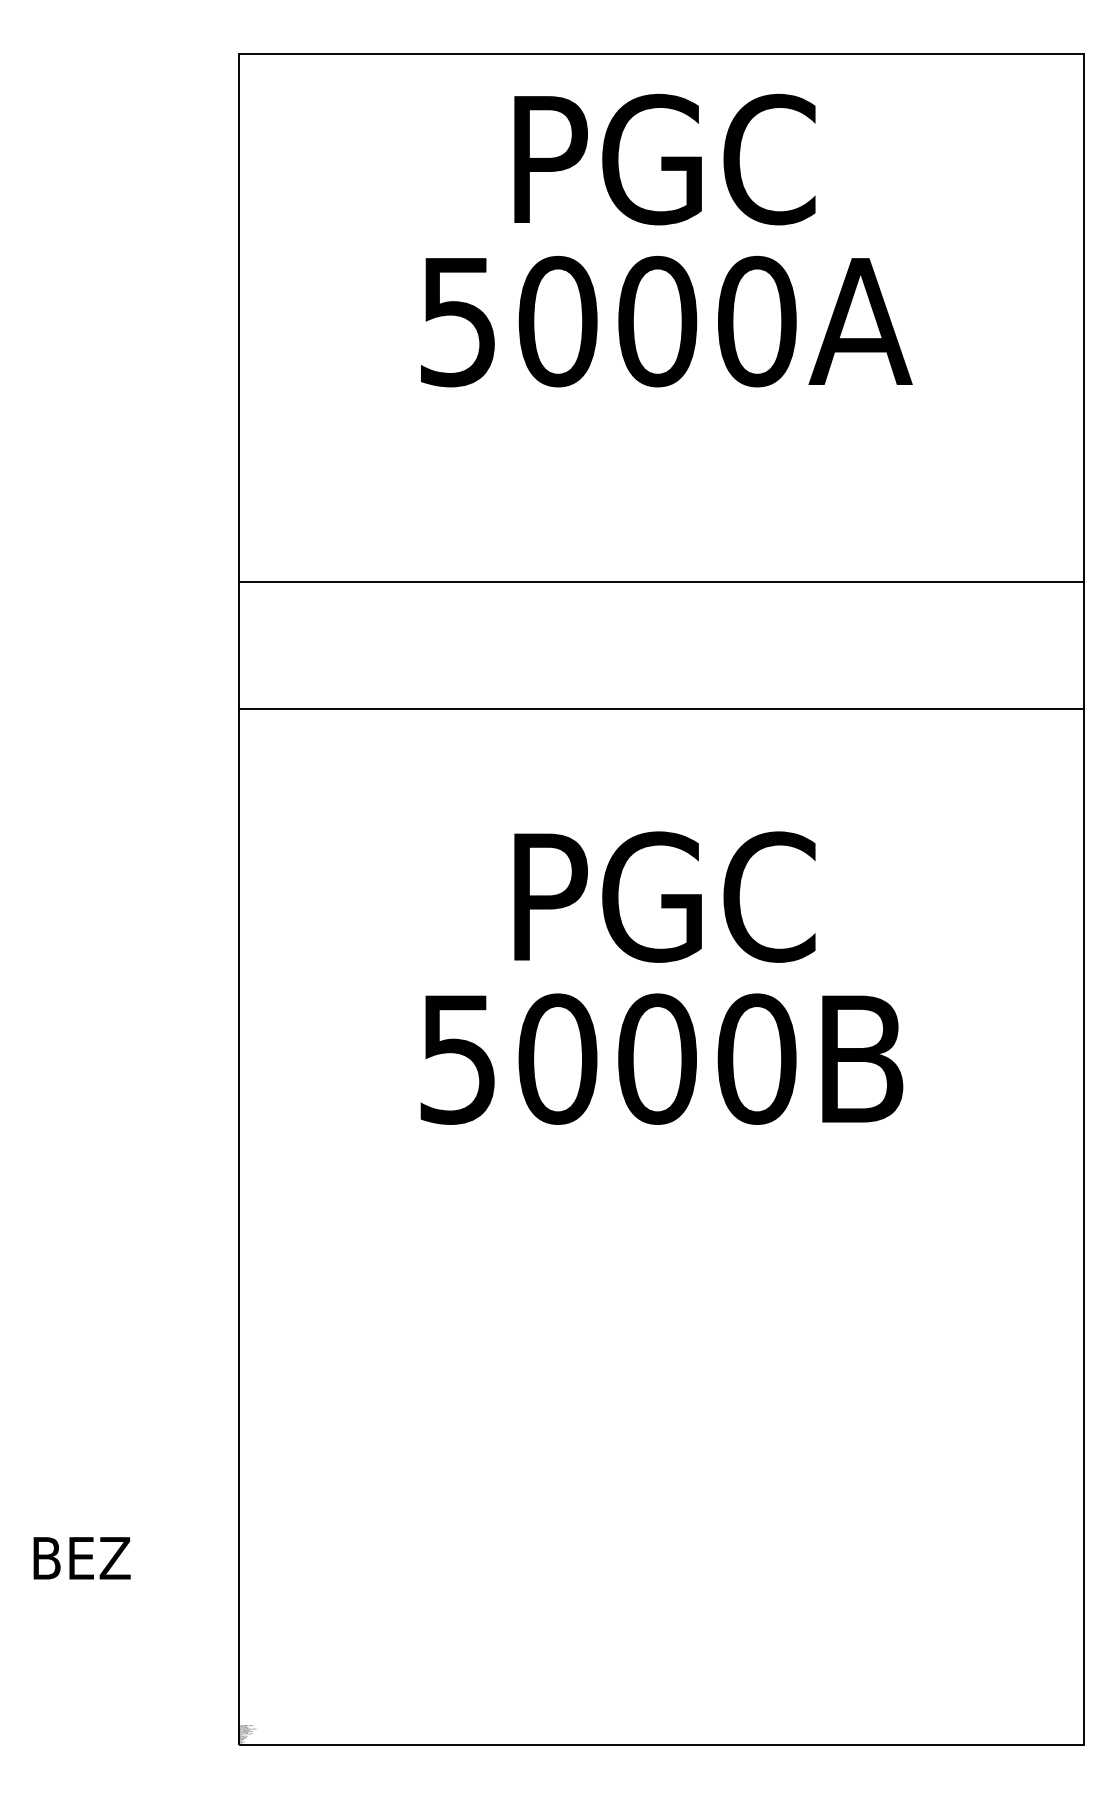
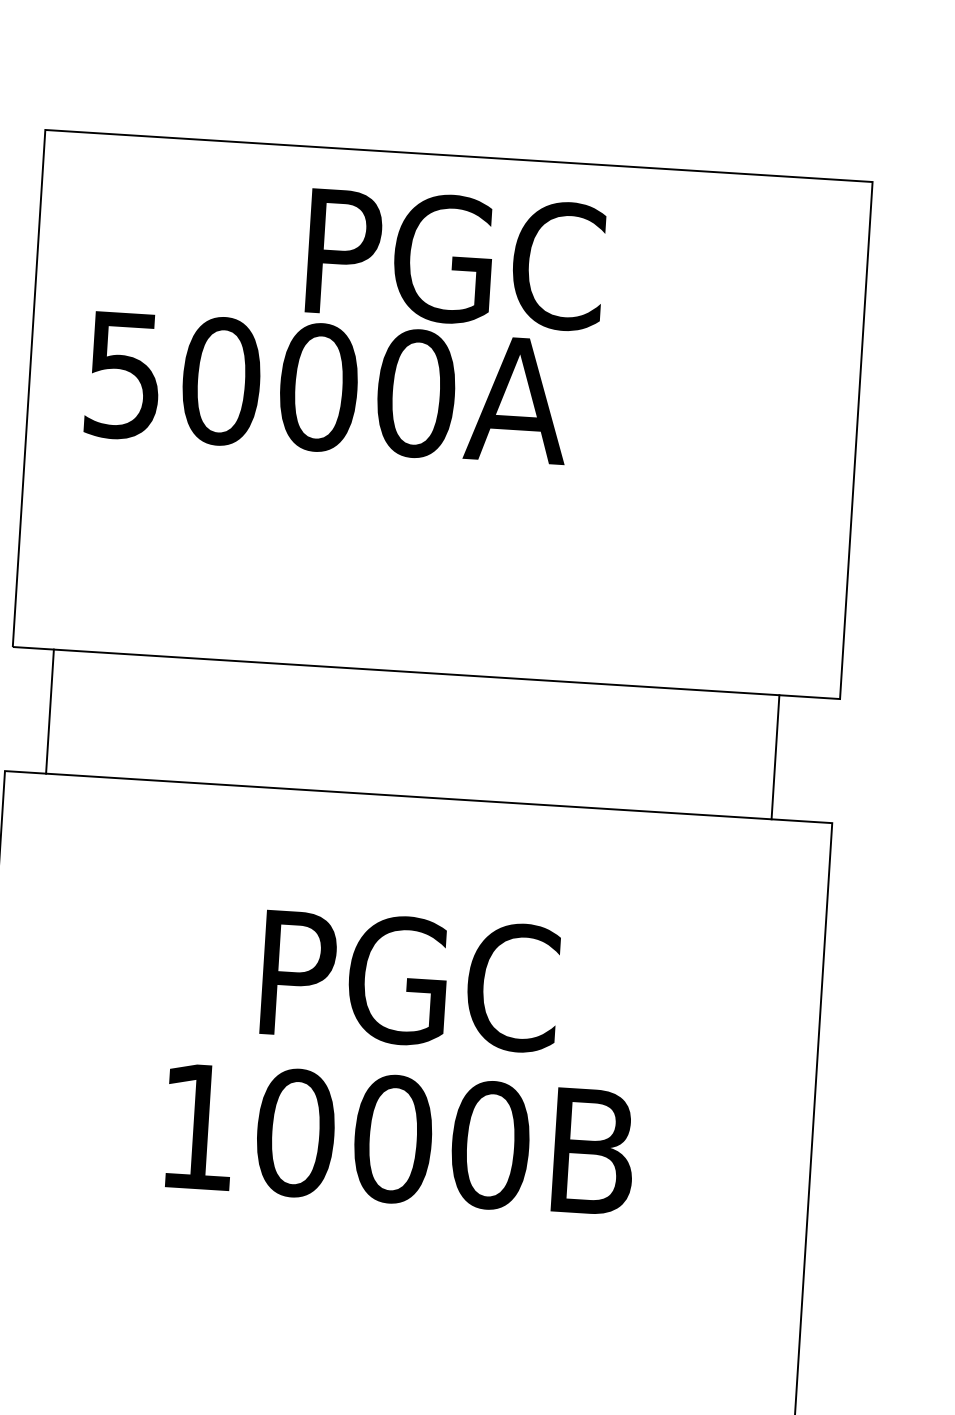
text: (666, 321) -> (327, 387), moved
line: (238, 645) -> (49, 711), moved
line: (1084, 645) -> (775, 756), moved
text: (457, 1059) -> (197, 1127), 5000B -> 1000B

